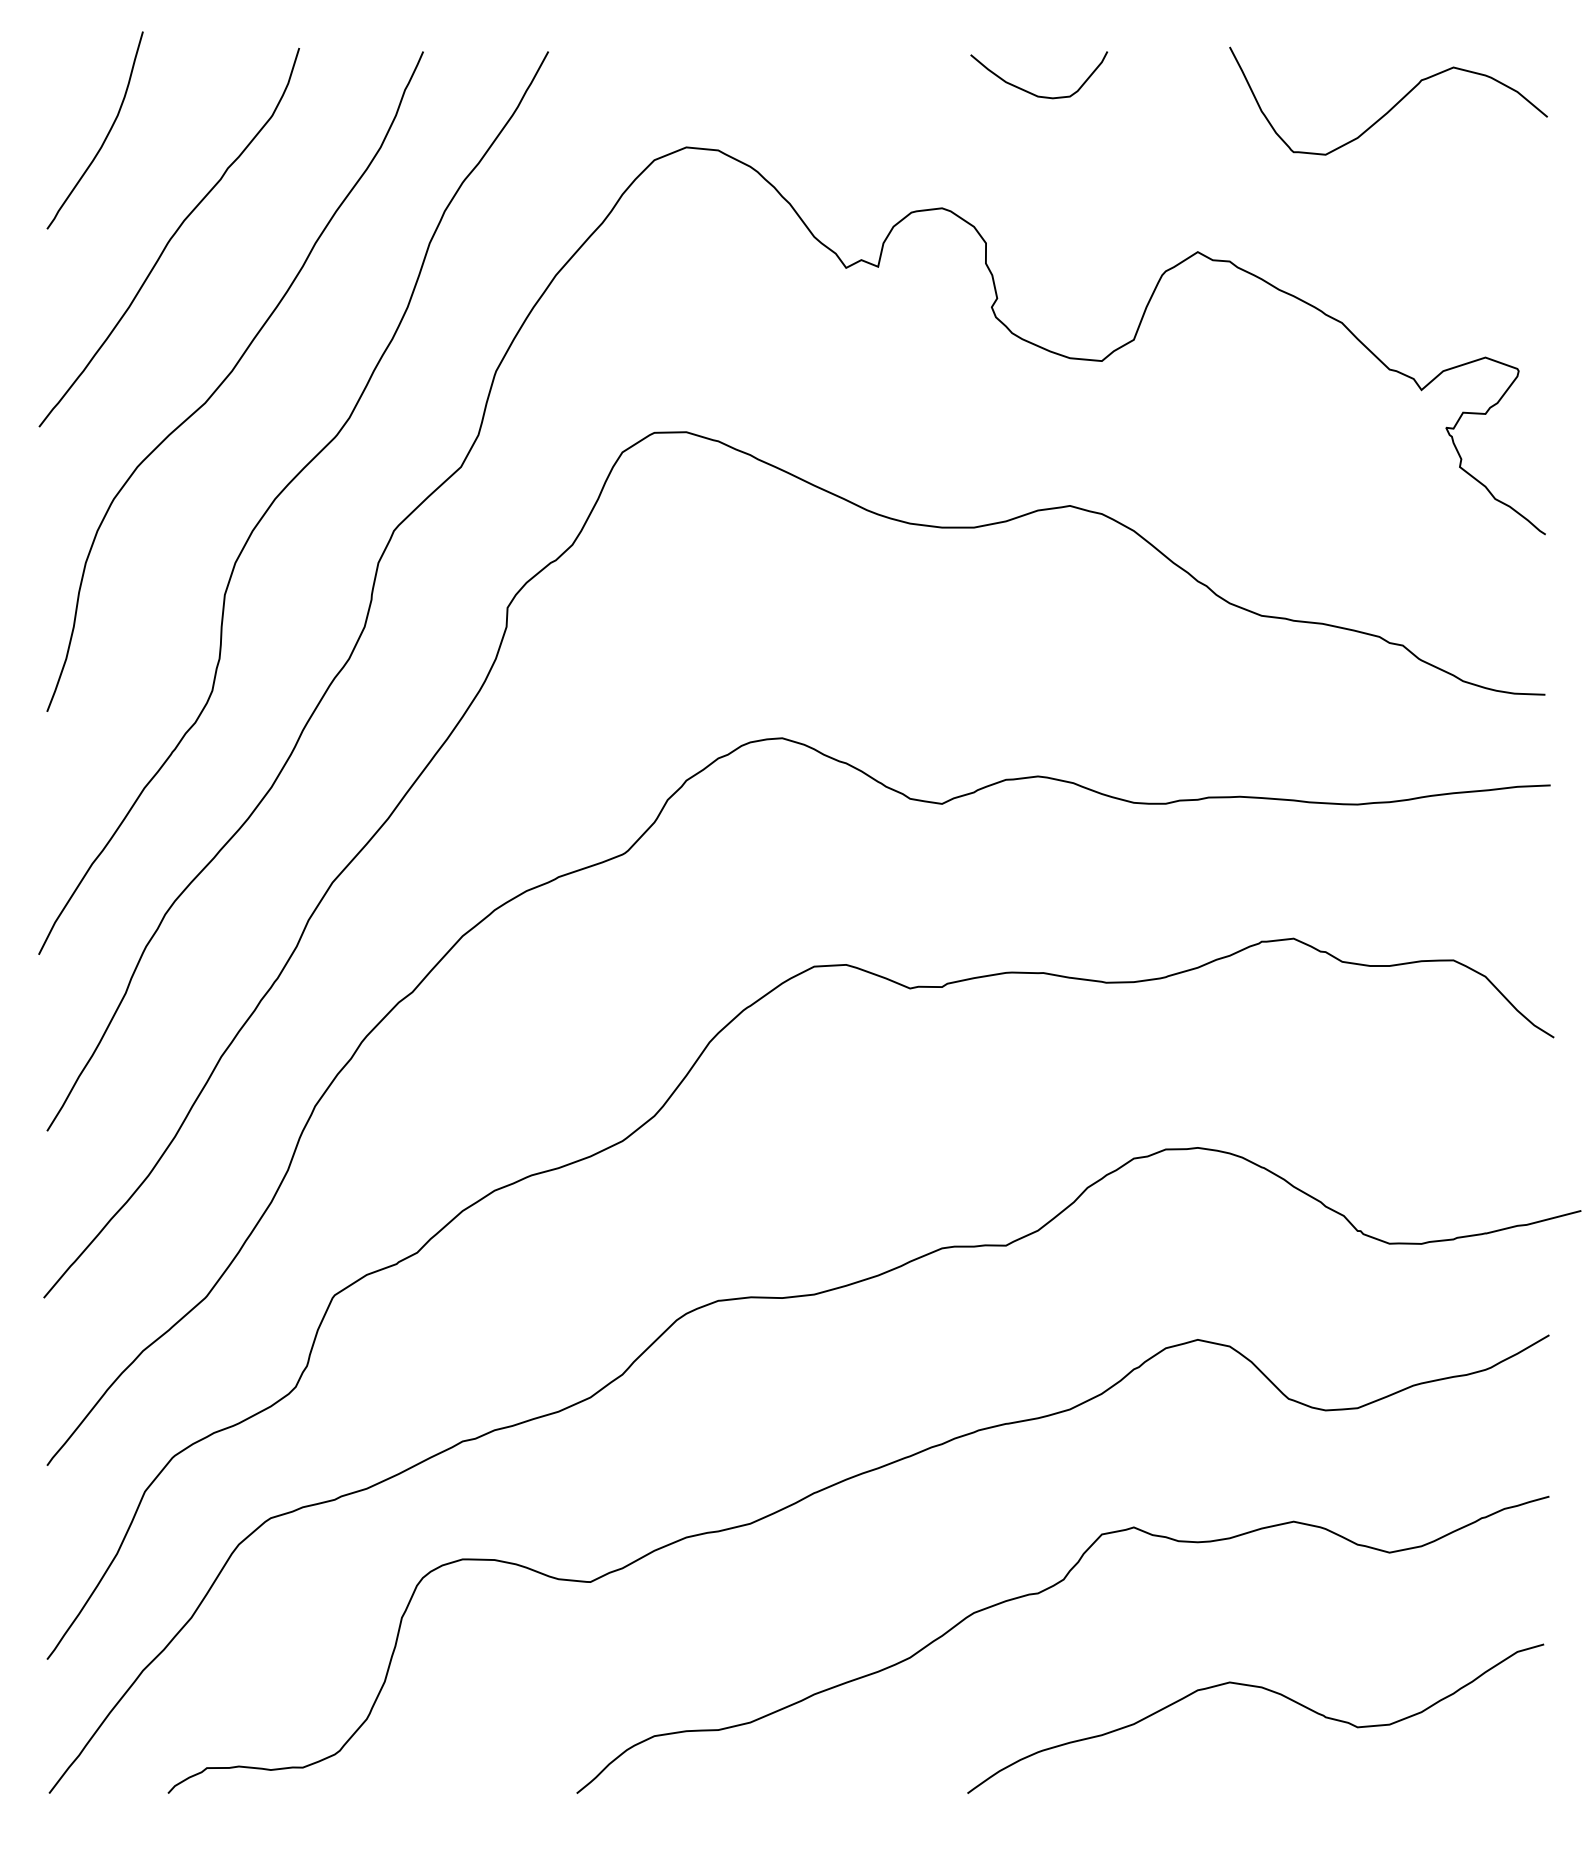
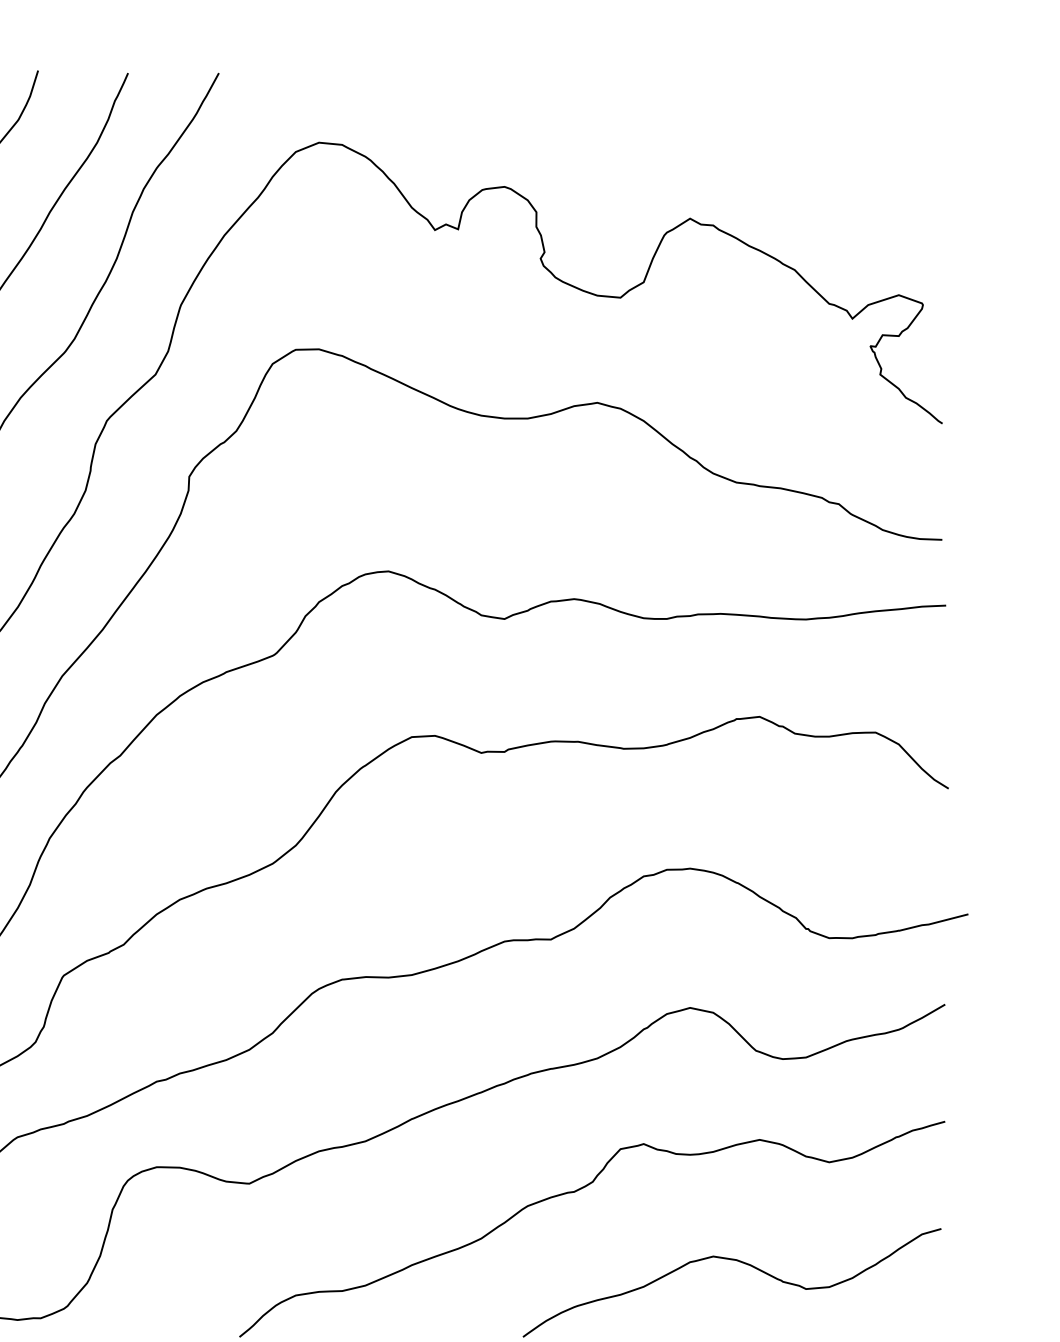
curve: (1031, 92) -> (569, 102), removed
curve: (1393, 105) -> (832, 112), removed

